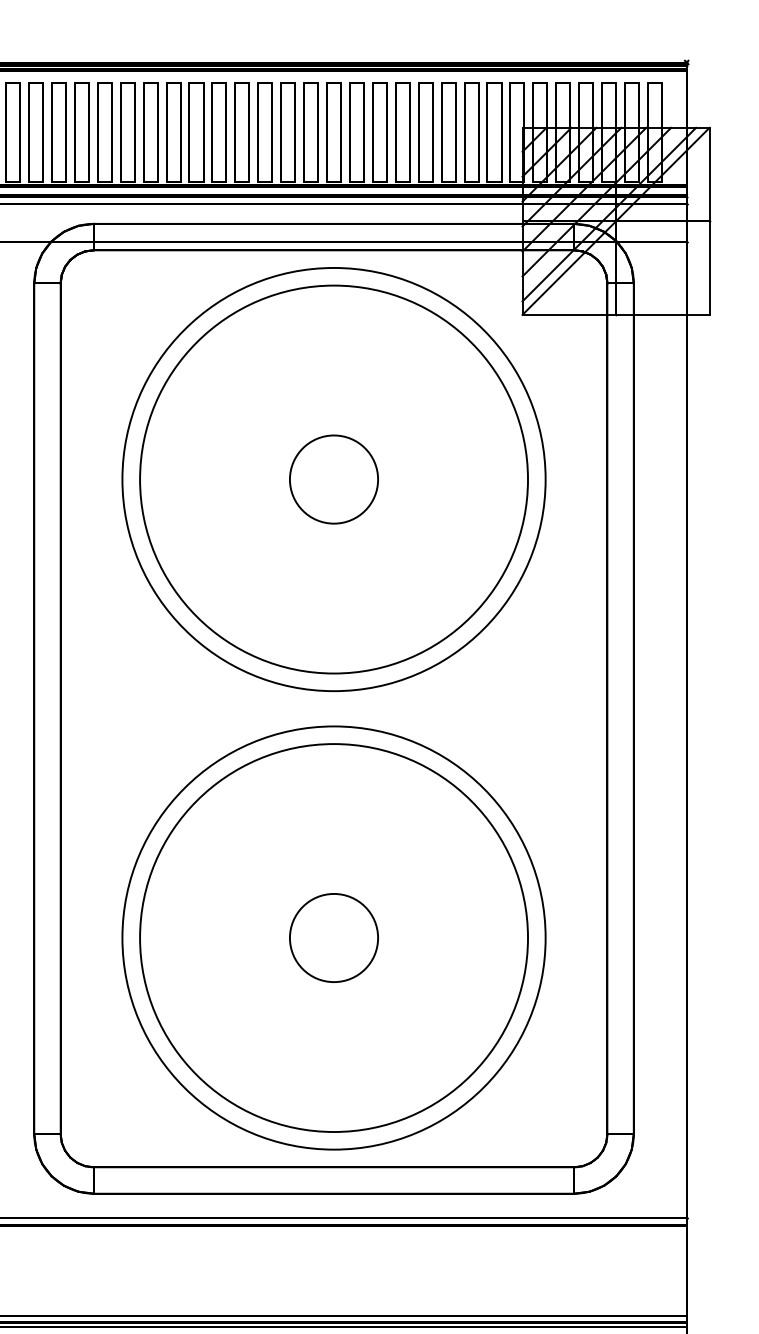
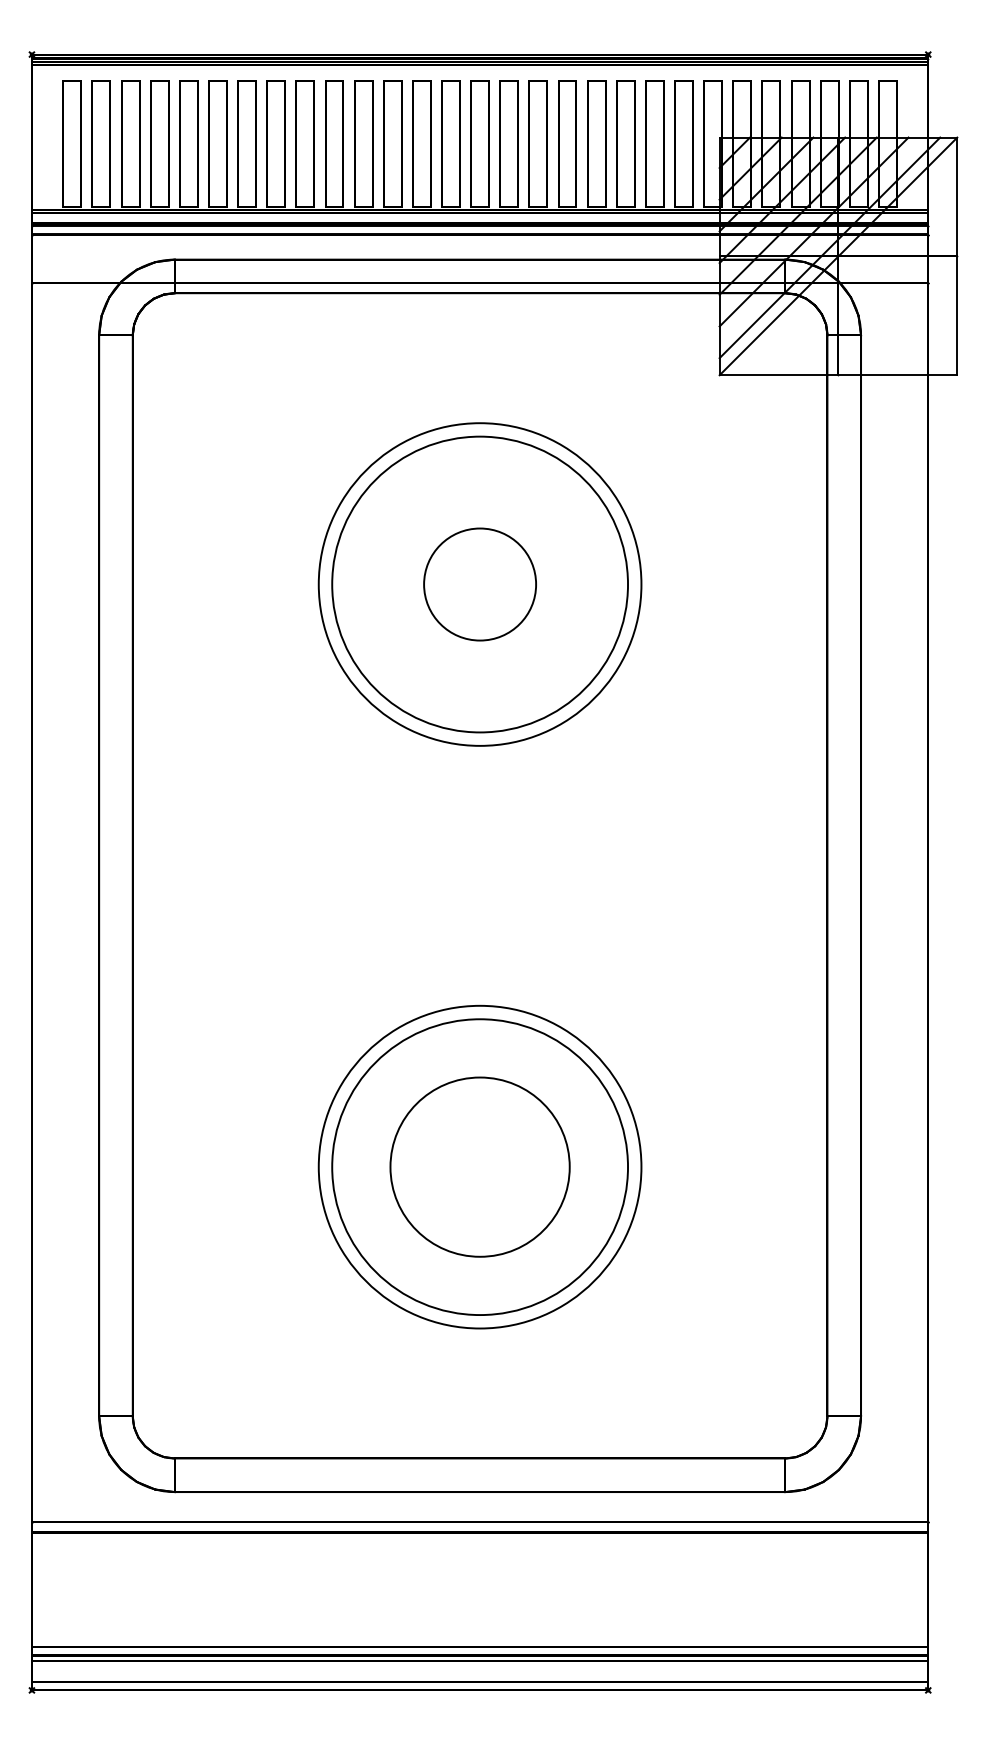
circle: (333, 479) -> (479, 584), size x0.6
circle: (334, 479) -> (480, 584), size x0.6
circle: (333, 937) -> (479, 1166), size x0.6
circle: (334, 938) -> (480, 1167), size x0.6
circle: (334, 938) -> (480, 1167), size x1.6

